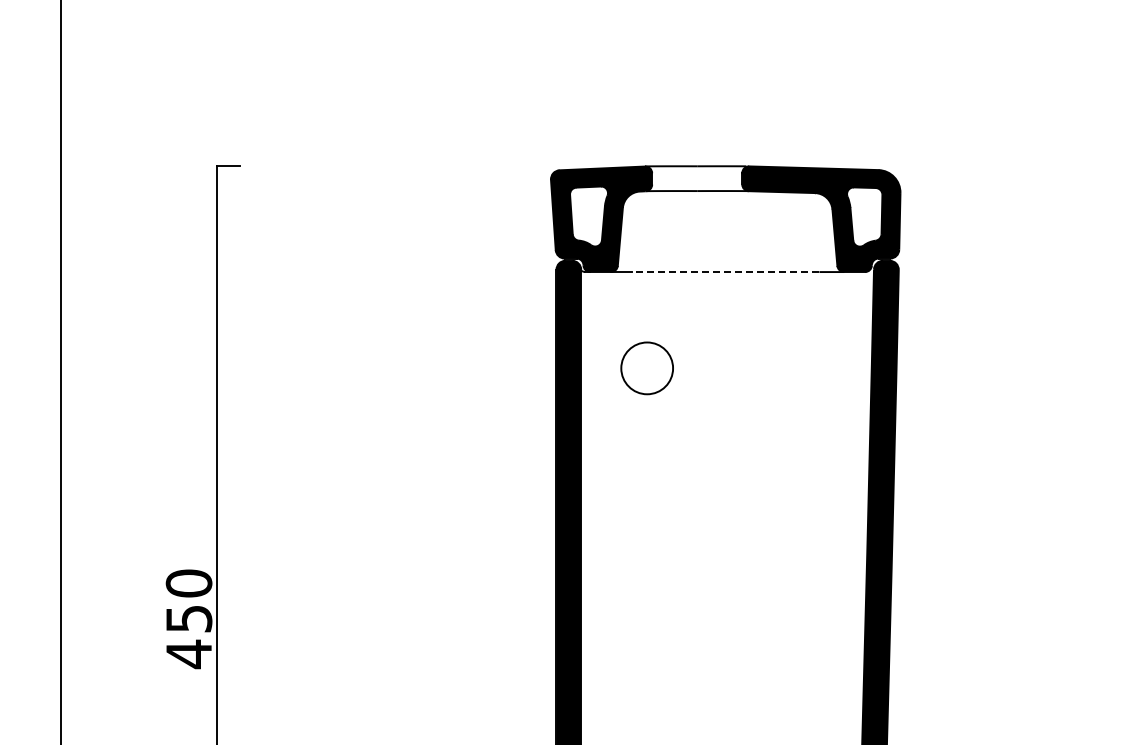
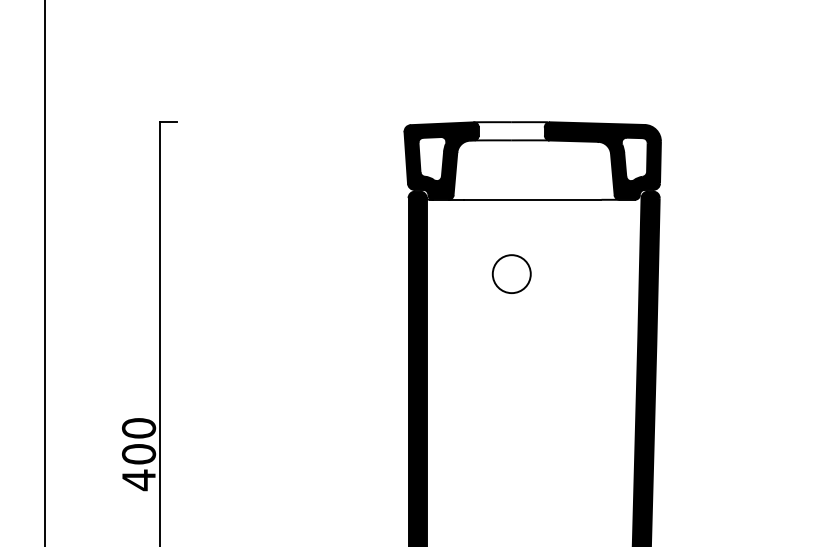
line: (725, 272) -> (532, 200), dashed -> solid
circle: (646, 368) -> (511, 274), moved
text: (188, 618) -> (138, 453), 450 -> 400

